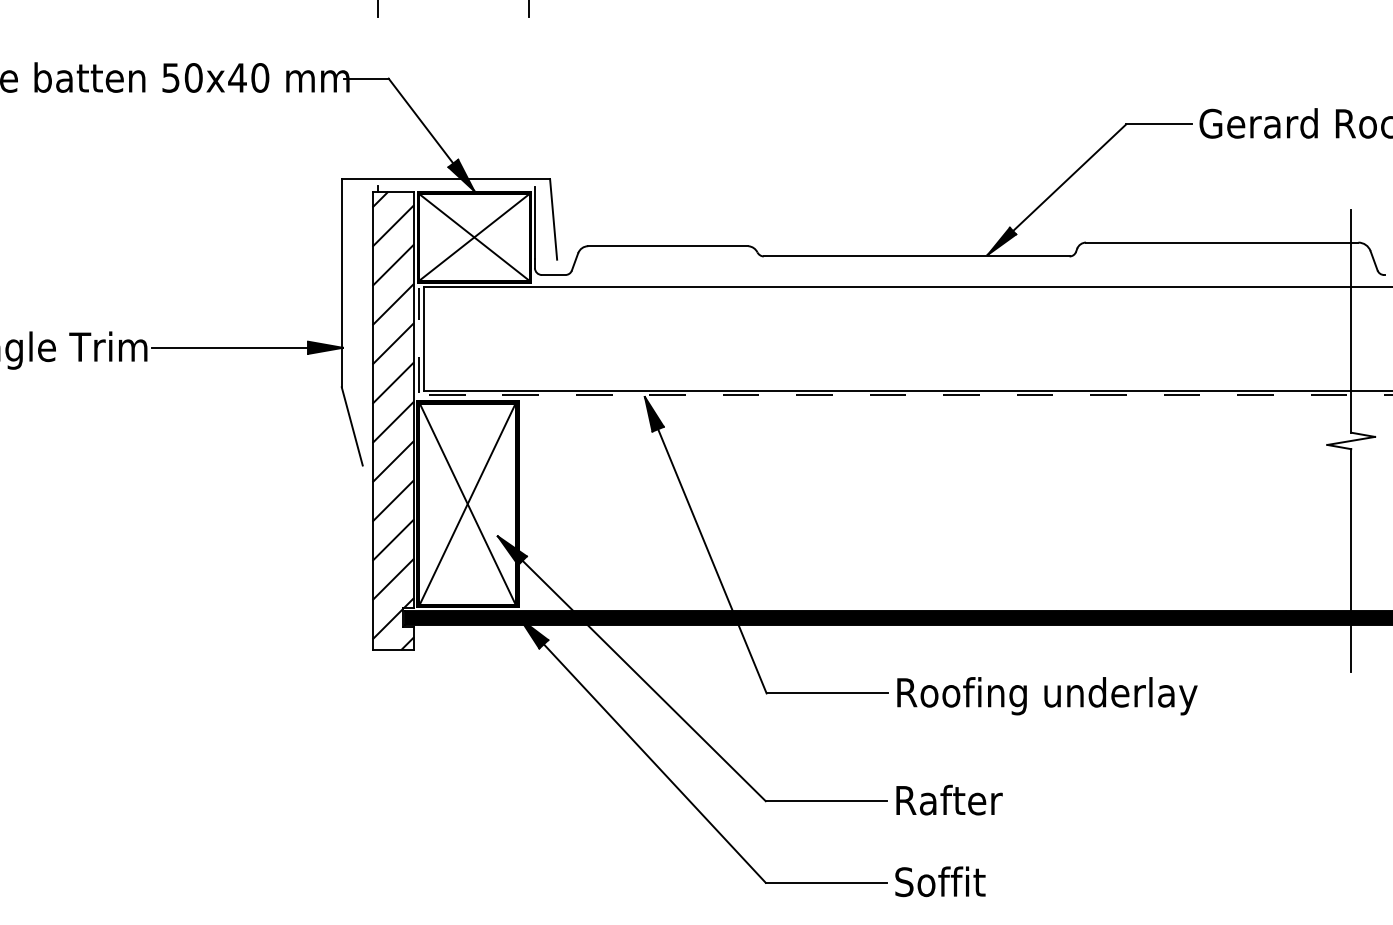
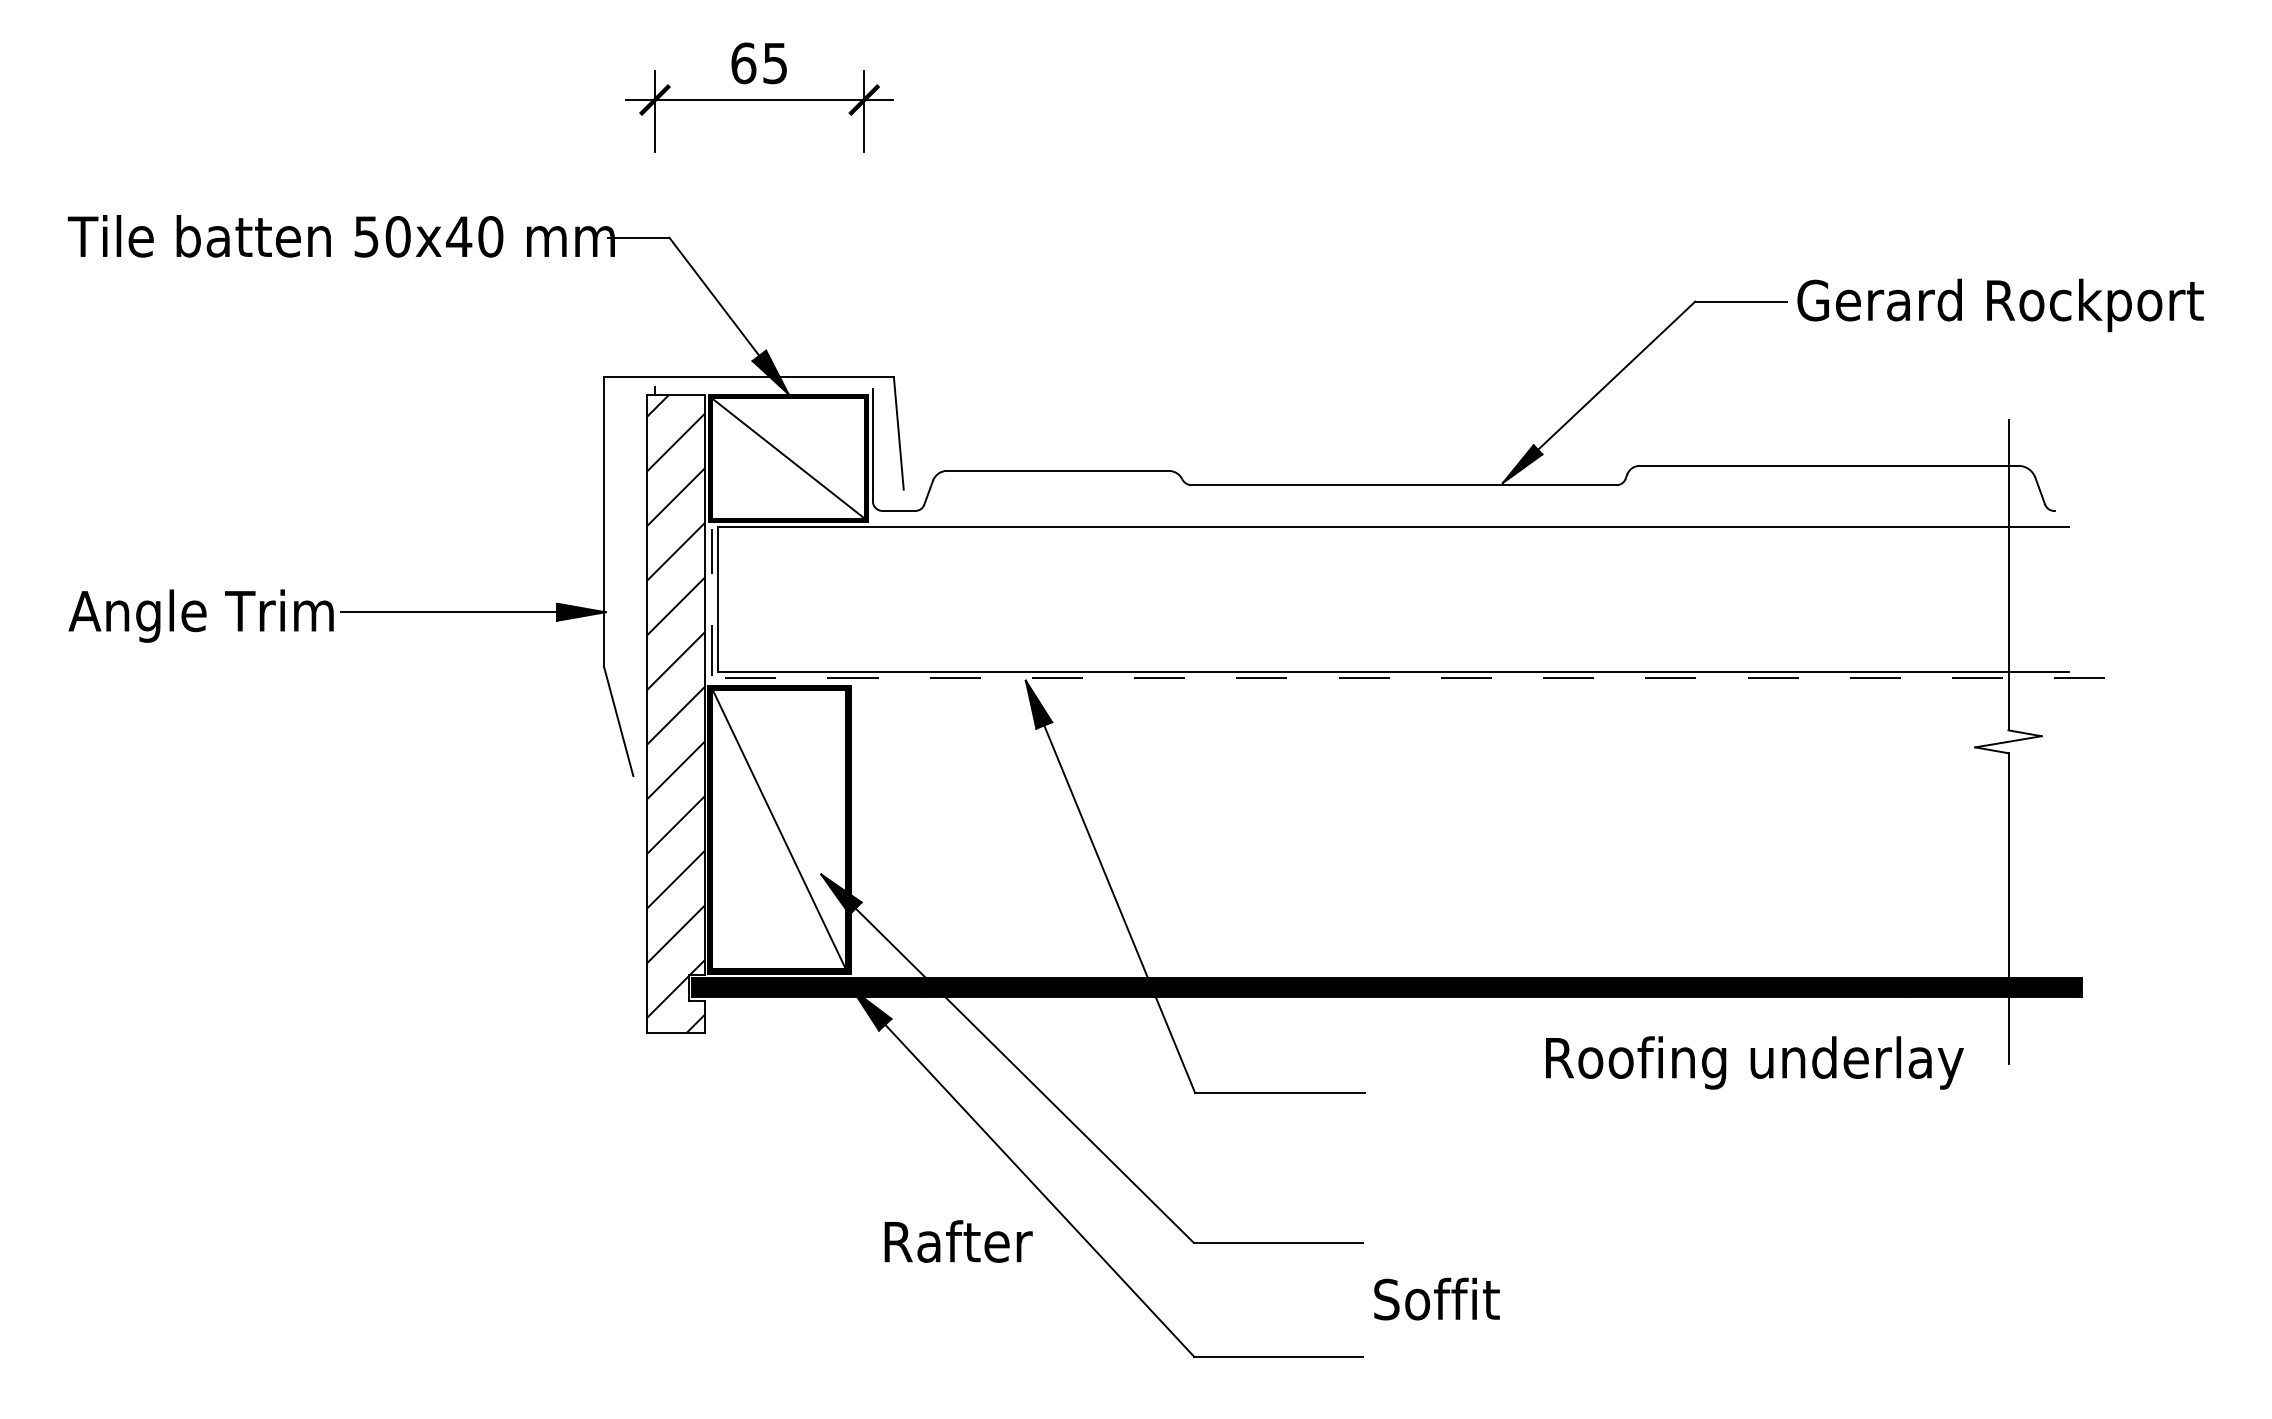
line: (474, 237) -> (788, 458), removed
line: (467, 503) -> (779, 829), removed
text: (1047, 695) -> (1754, 1062), moved
text: (949, 800) -> (958, 1241), moved
text: (940, 881) -> (1436, 1298), moved

